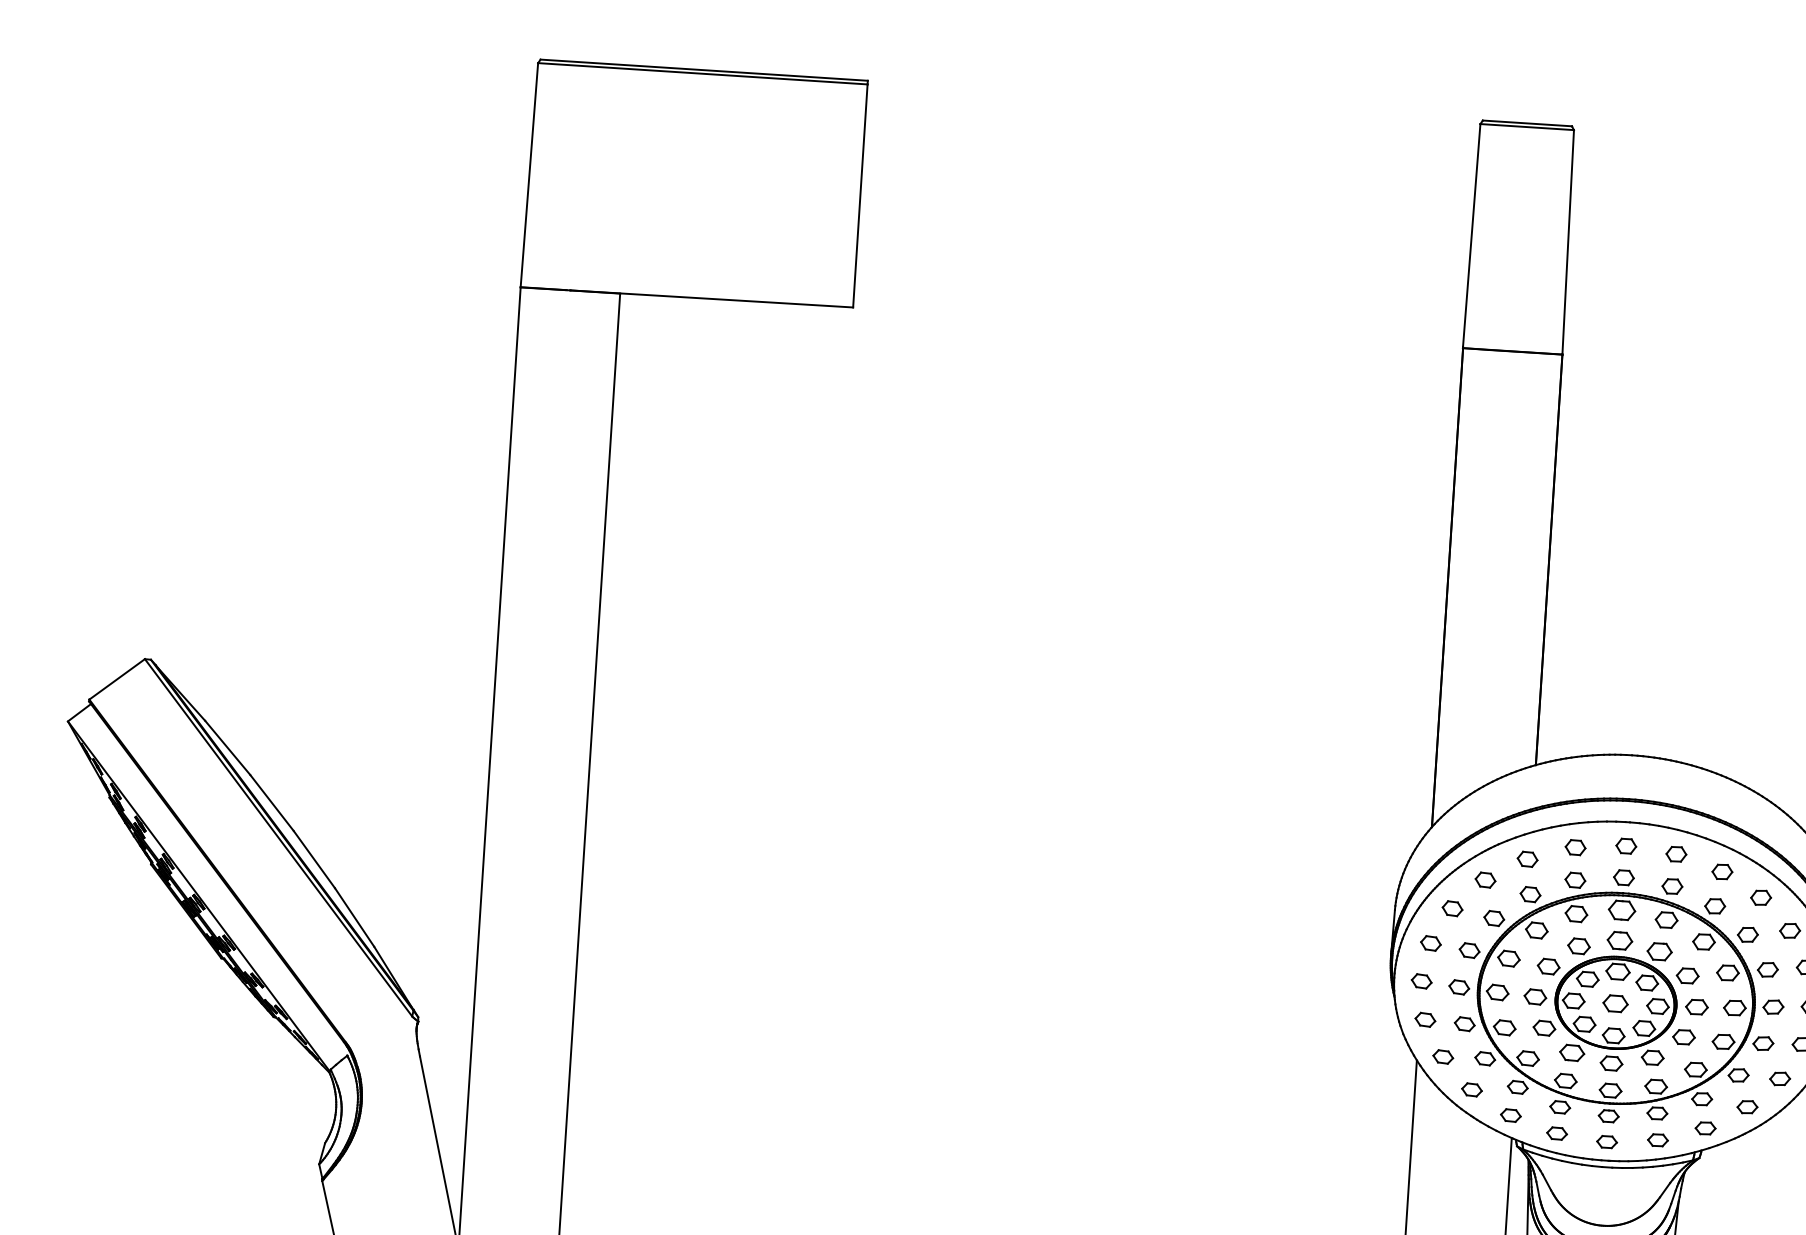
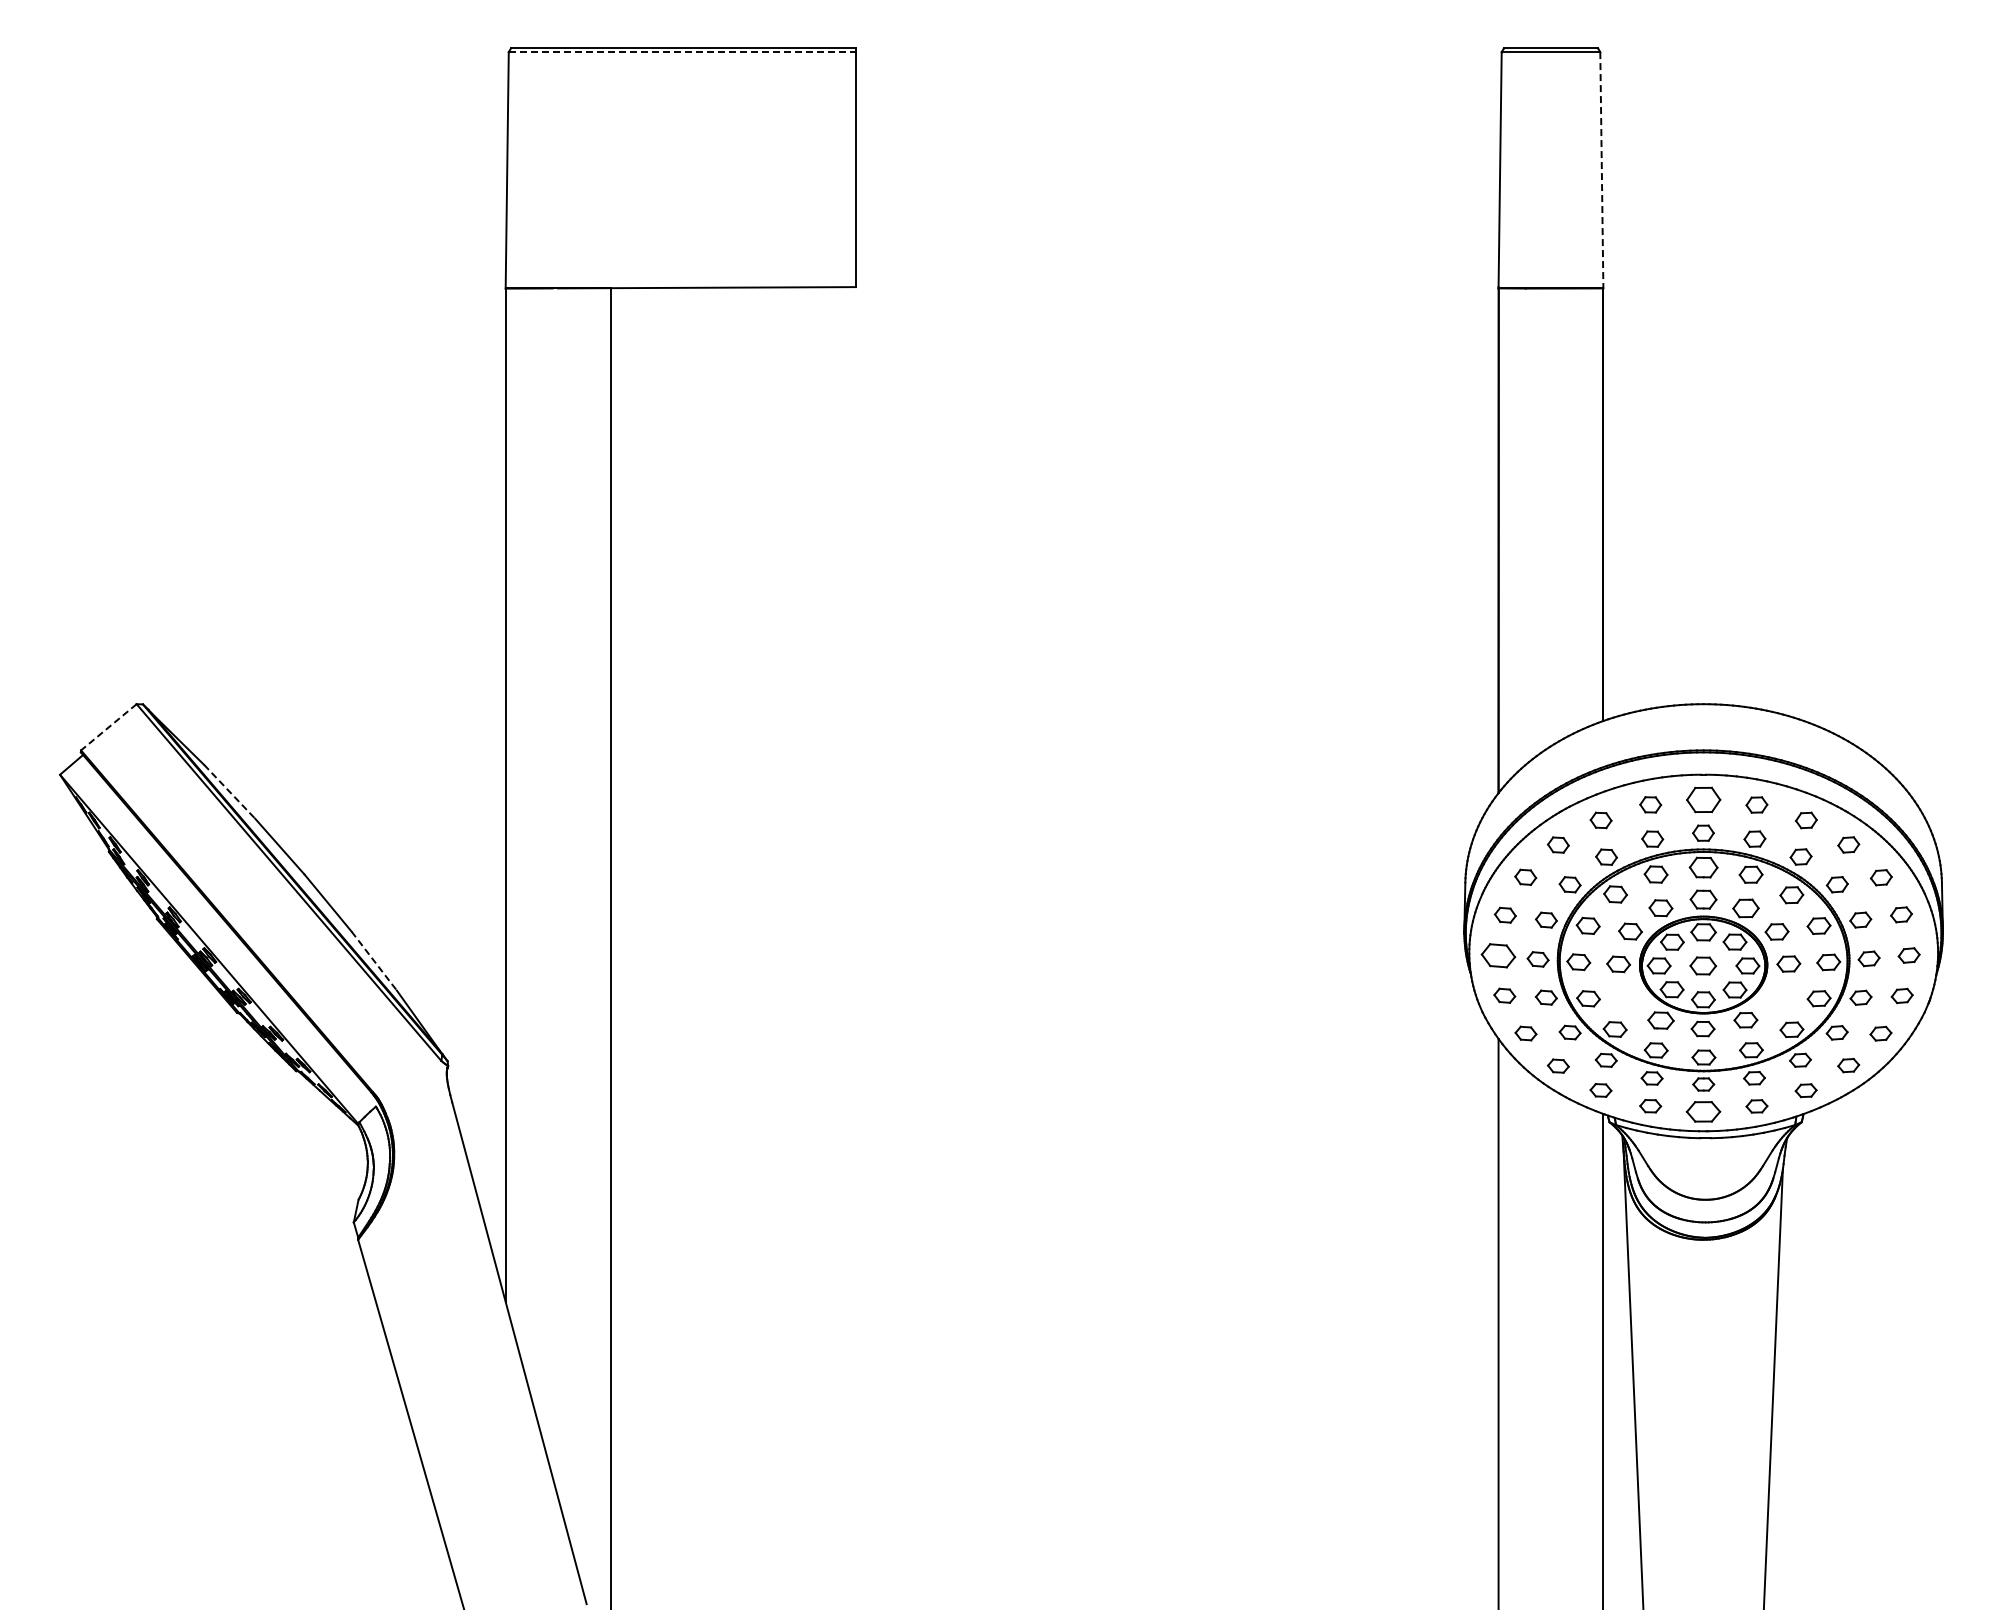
line: (702, 74) -> (682, 52), solid -> dashed
line: (1567, 242) -> (1601, 170), solid -> dashed
line: (116, 679) -> (108, 727), solid -> dashed
line: (227, 748) -> (229, 792), solid -> dashed
part: (1626, 845) -> (1703, 799), size x1.6
line: (354, 917) -> (374, 961), solid -> dashed
part: (1420, 981) -> (1497, 955), size x1.6
part: (1543, 1028) -> (1629, 996), removed
part: (1683, 1037) -> (1776, 996), removed
part: (1606, 1141) -> (1703, 1111), size x1.6

